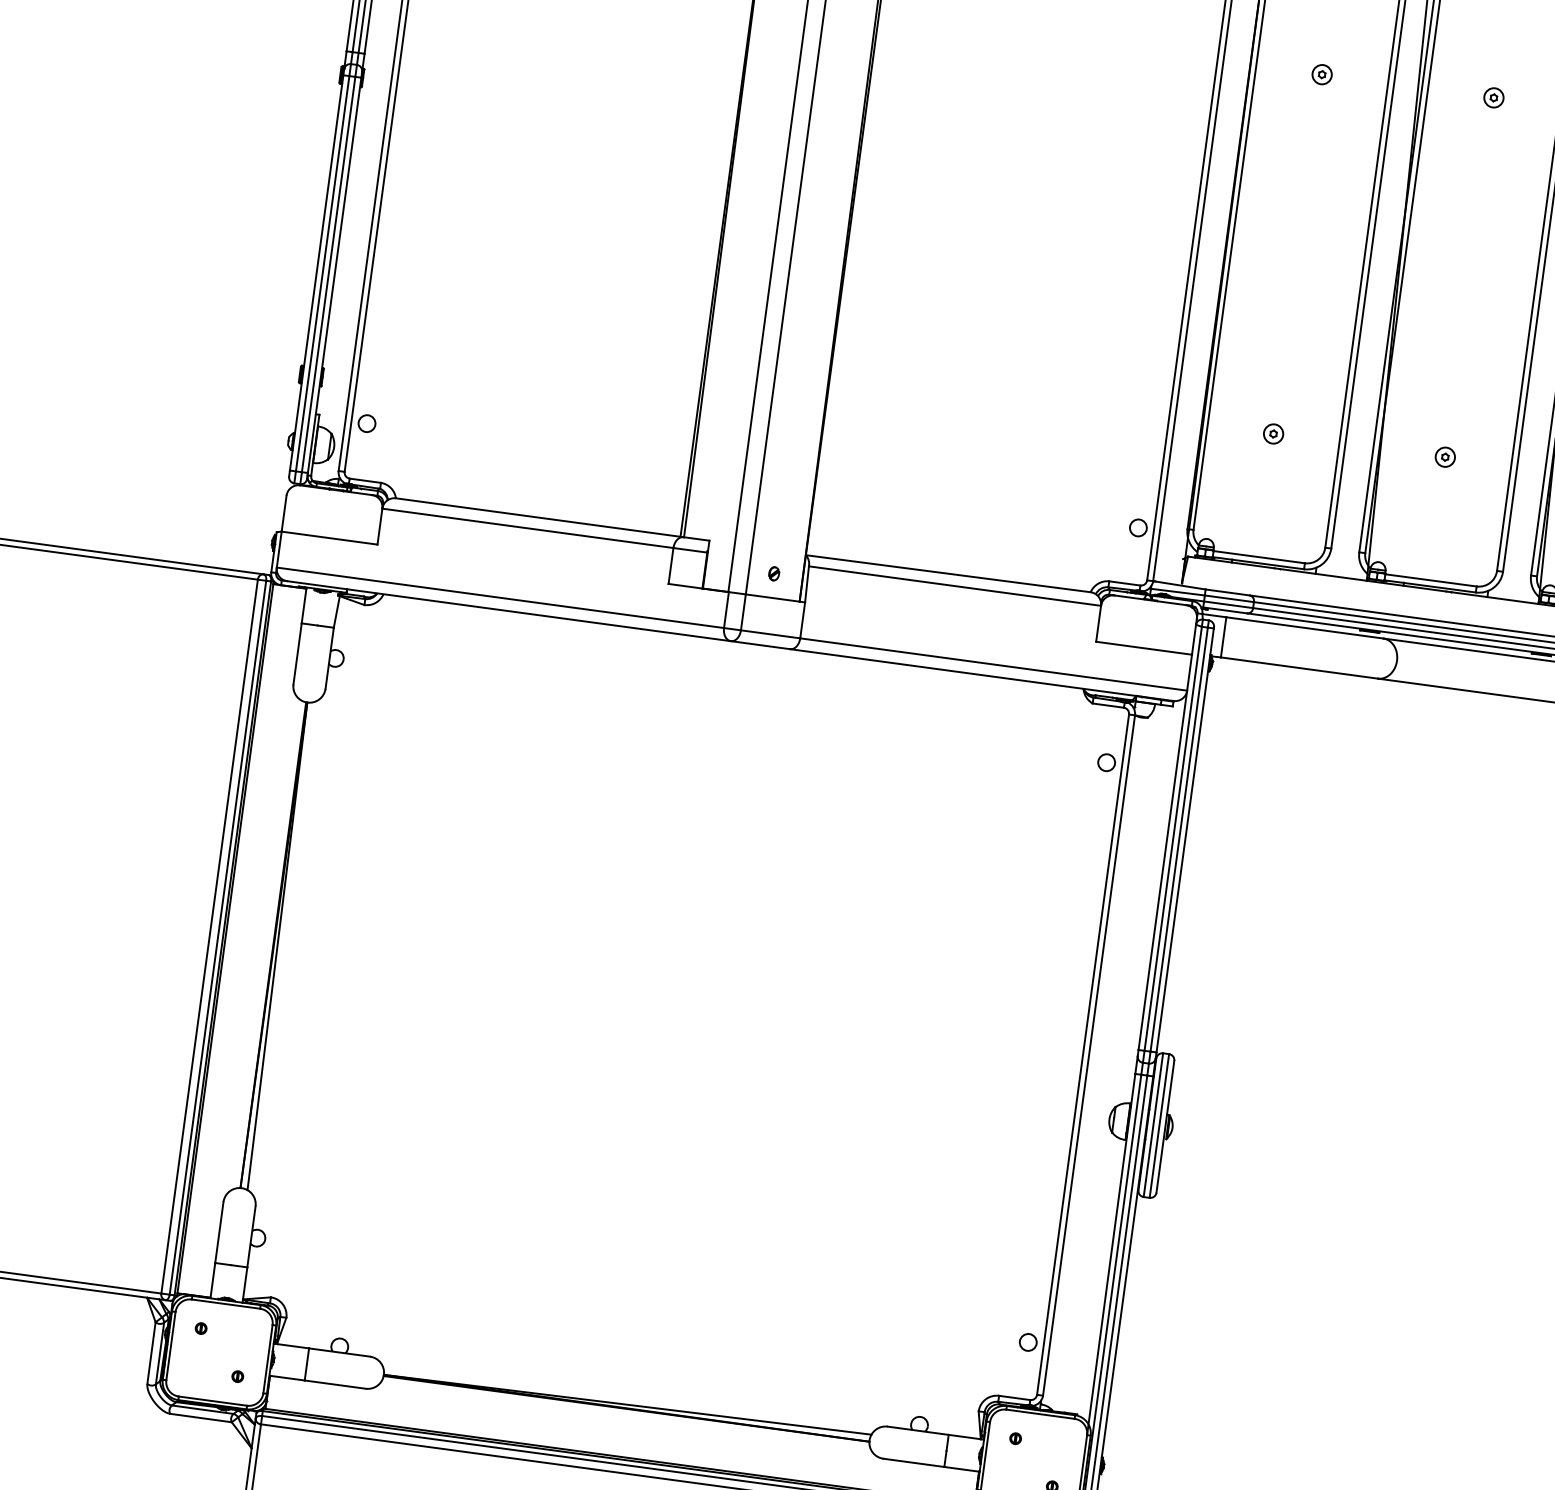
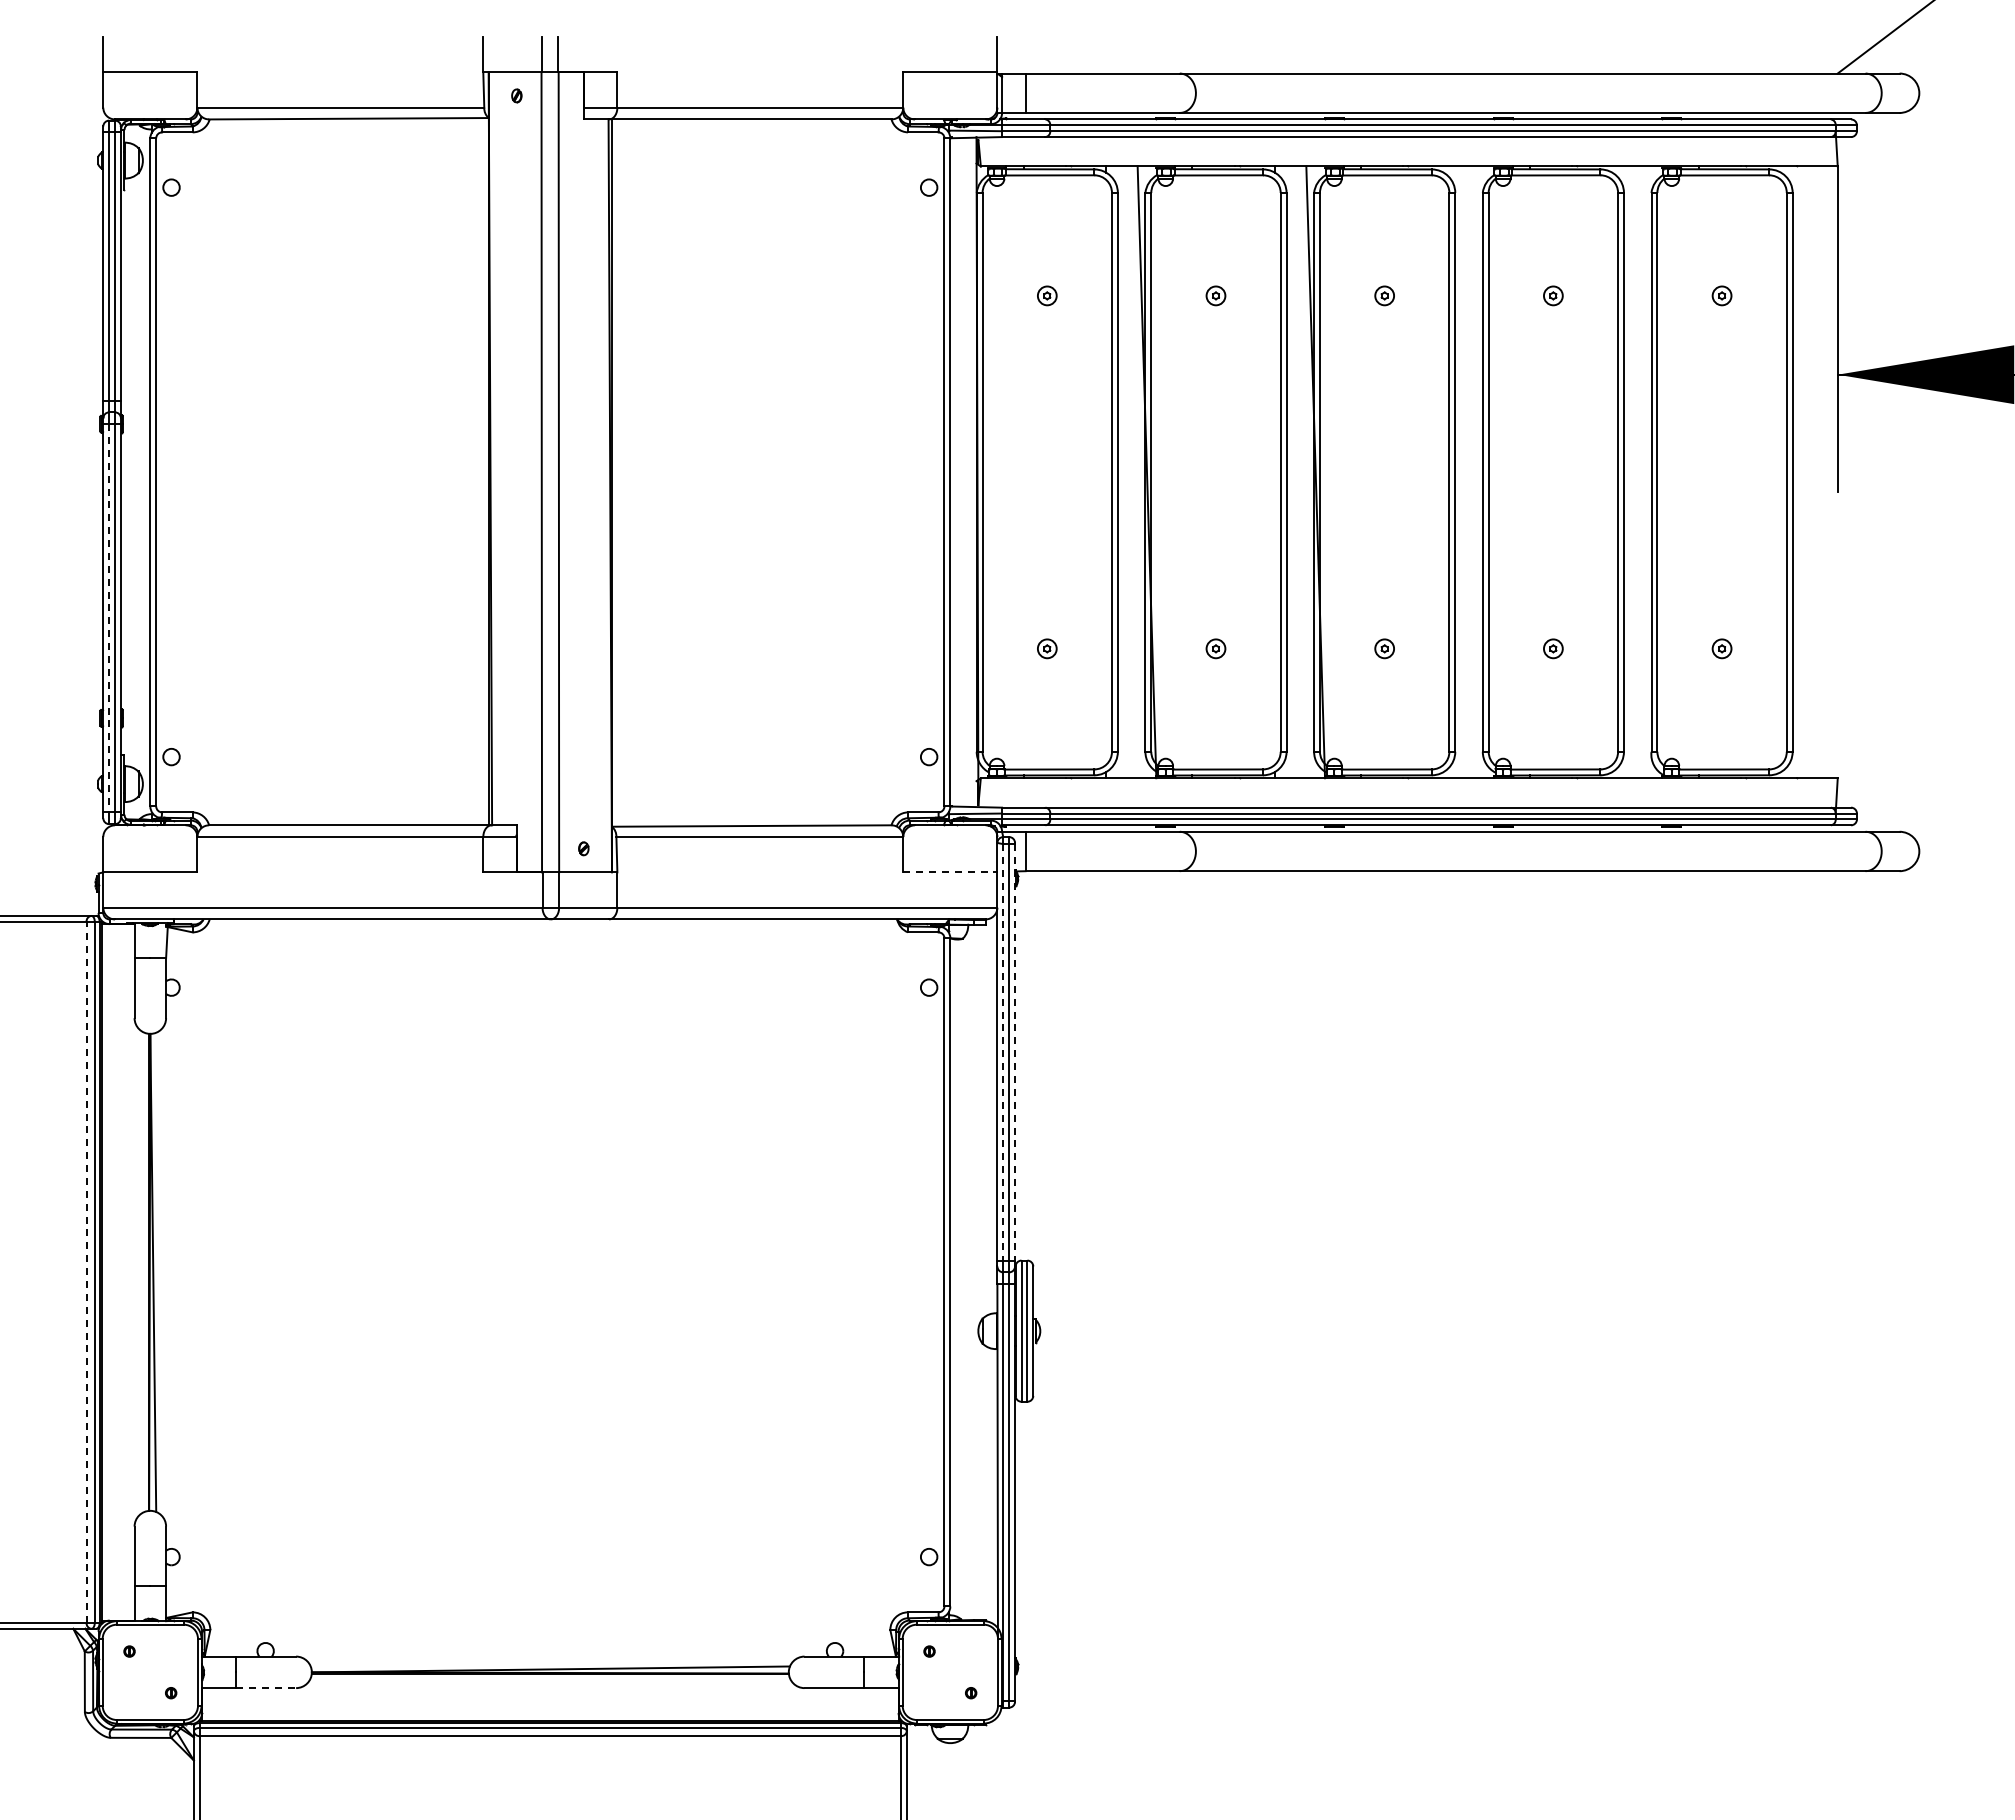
line: (322, 274) -> (109, 618), solid -> dashed
line: (1144, 648) -> (950, 872), solid -> dashed
line: (1173, 838) -> (1003, 1052), solid -> dashed
line: (1185, 840) -> (1015, 1052), solid -> dashed
line: (209, 936) -> (86, 1272), solid -> dashed
line: (335, 1385) -> (266, 1688), solid -> dashed

